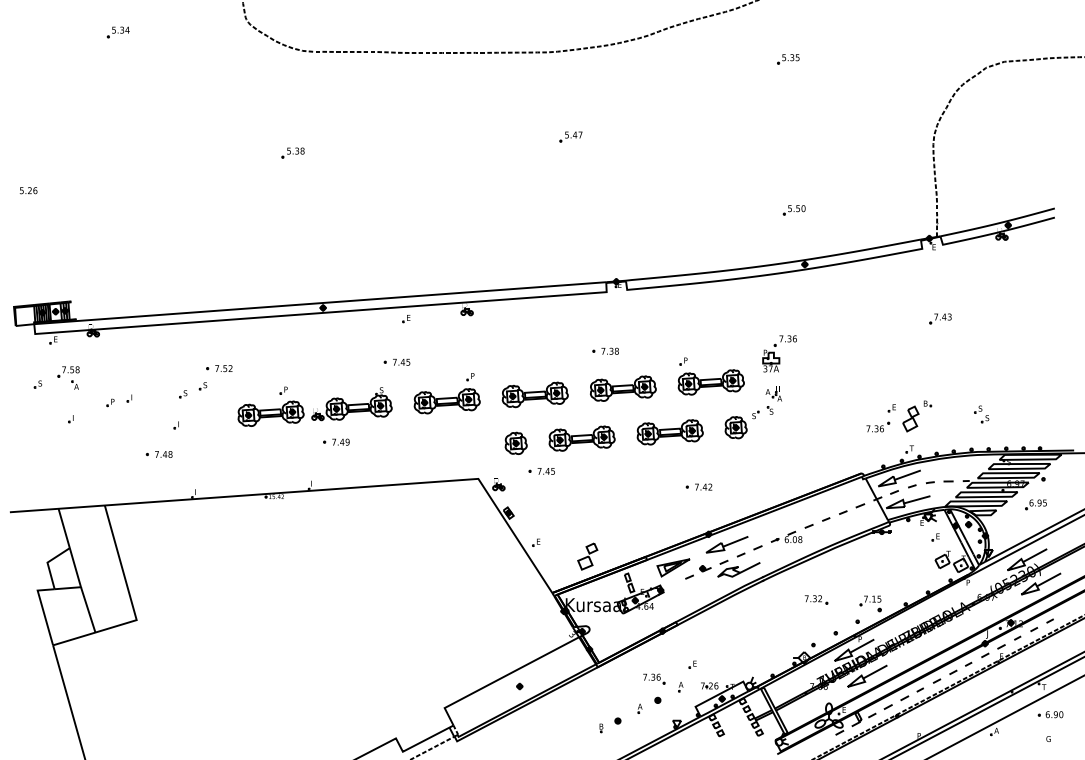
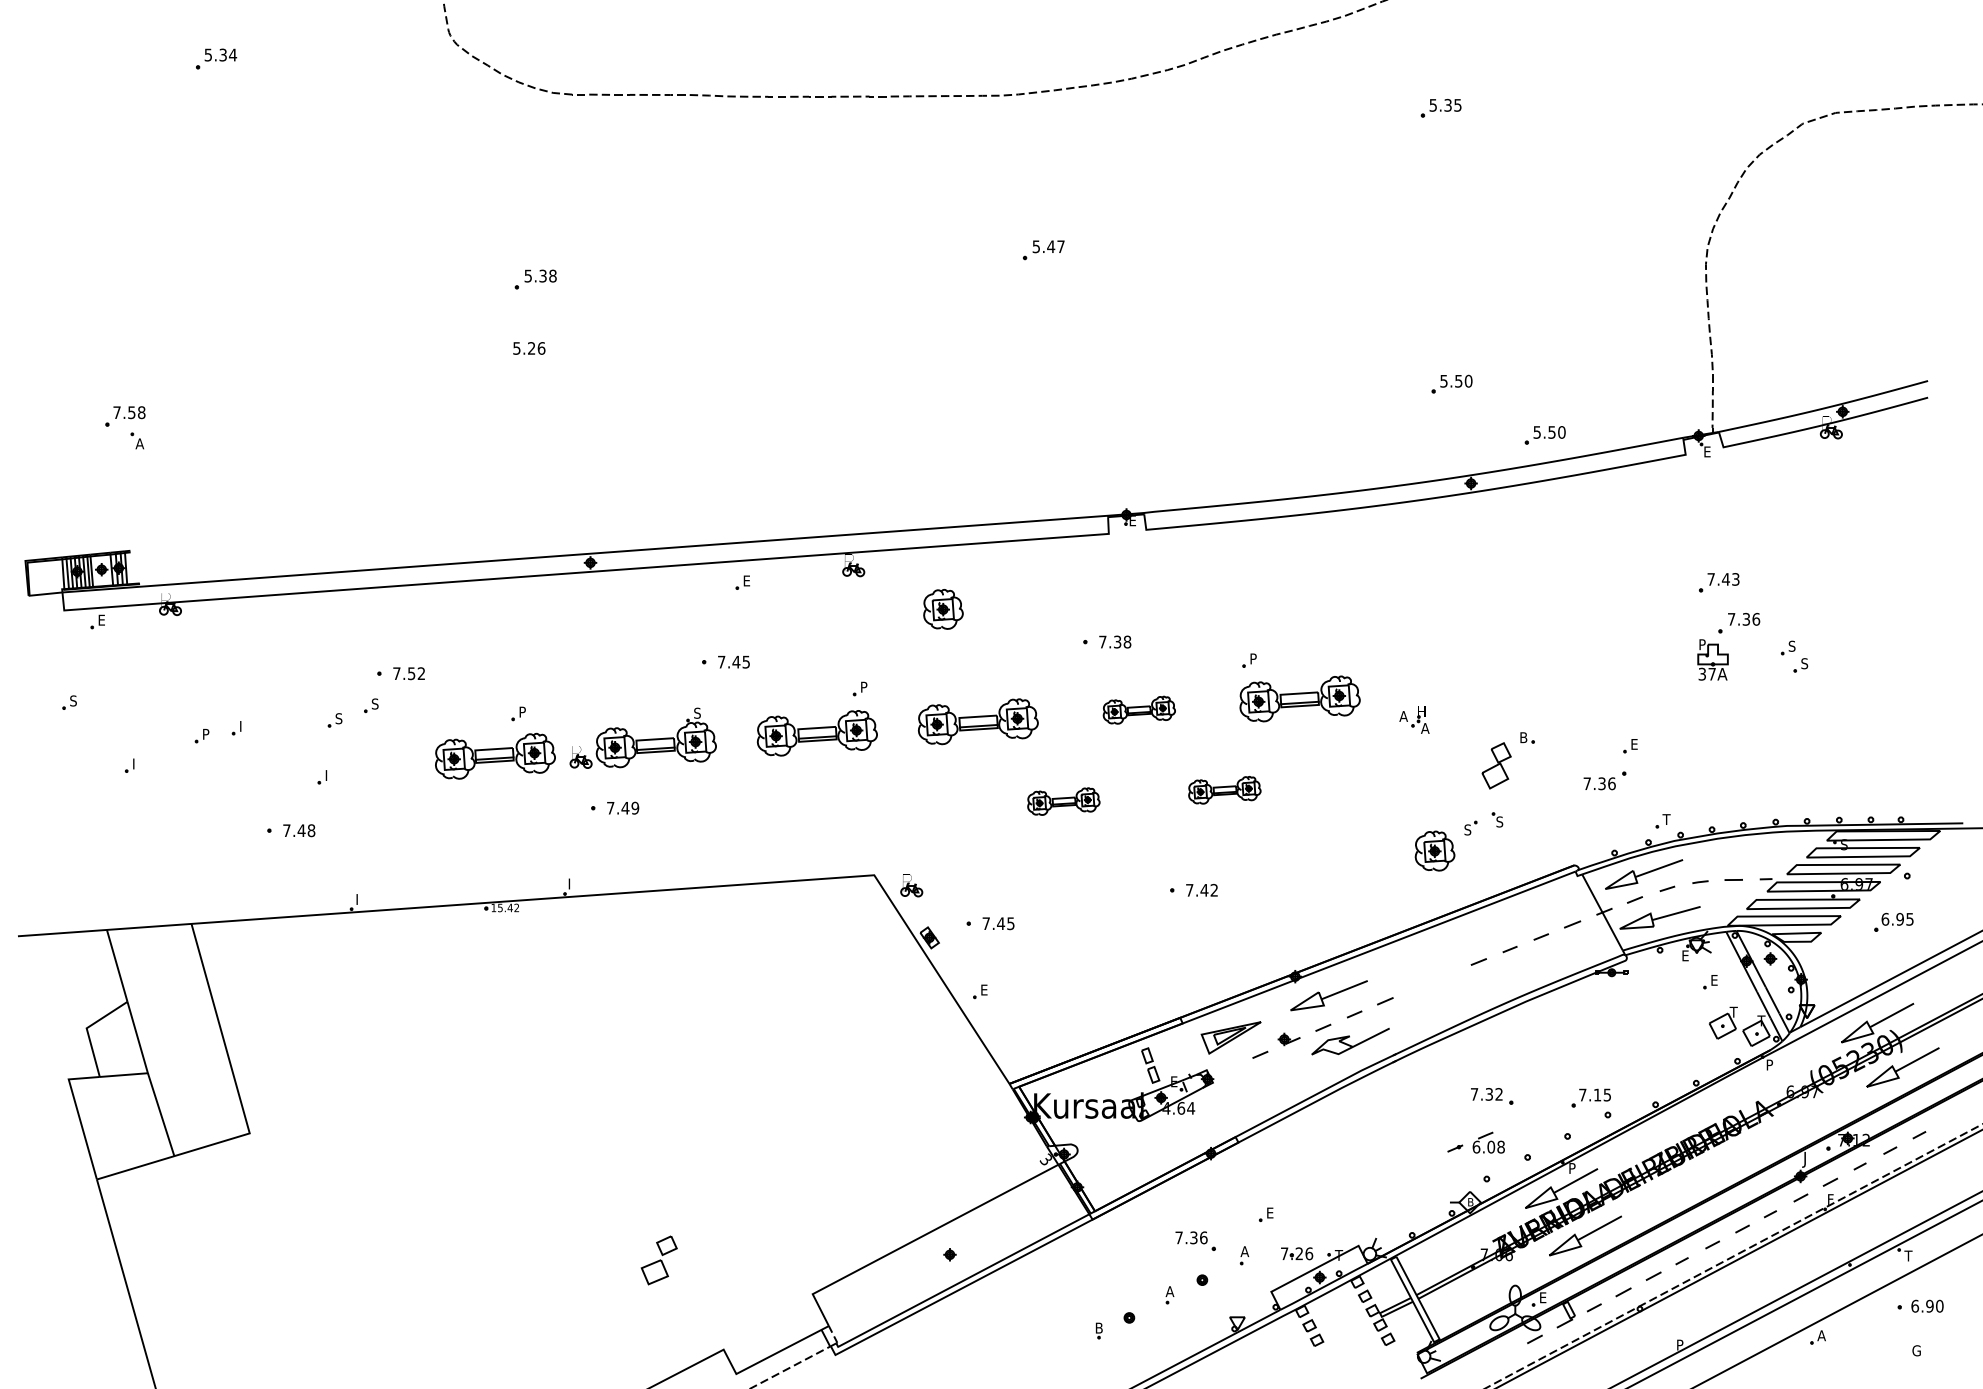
text: (28, 190) -> (529, 348), moved
part: (844, 238) -> (1543, 435), added
part: (779, 353) -> (1728, 646), moved
part: (68, 377) -> (125, 426), moved
part: (623, 388) -> (1139, 710), size x0.6
part: (981, 414) -> (1793, 657), moved
part: (917, 416) -> (1508, 761), moved
part: (748, 422) -> (1457, 841), moved
part: (669, 432) -> (1223, 790), size x0.6
part: (581, 438) -> (1062, 801), size x0.6
part: (515, 442) -> (942, 607), moved
part: (541, 471) -> (989, 923), moved
part: (698, 486) -> (1192, 889), moved
part: (786, 536) -> (1475, 1141), moved
part: (587, 556) -> (658, 1260), moved

